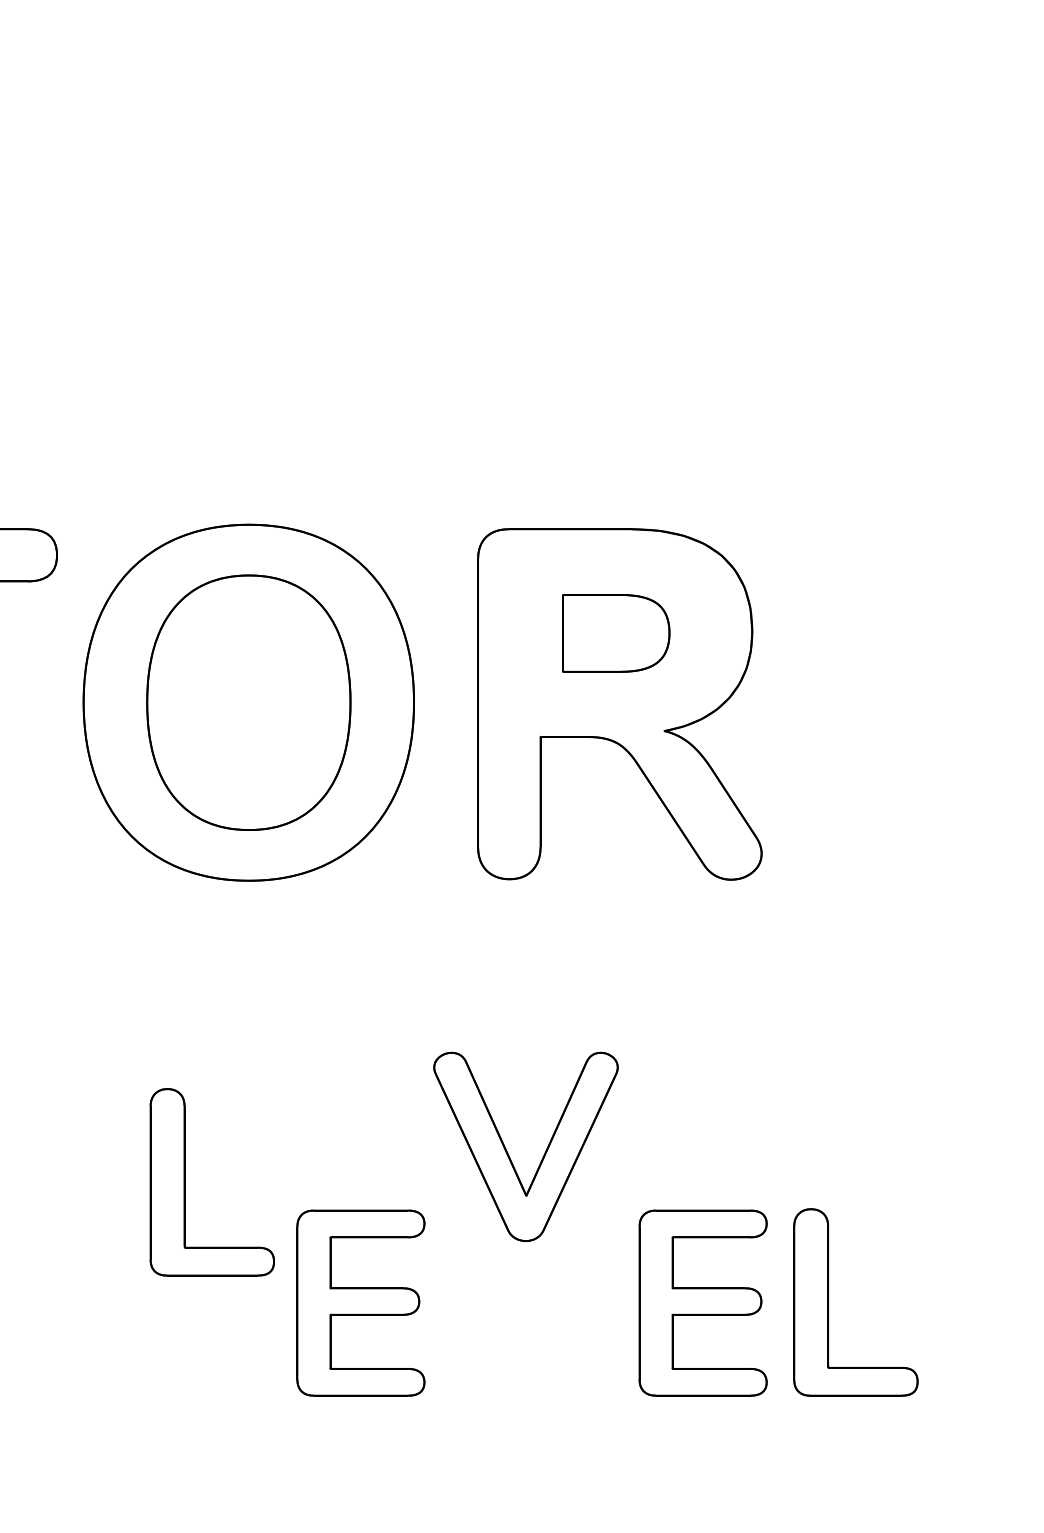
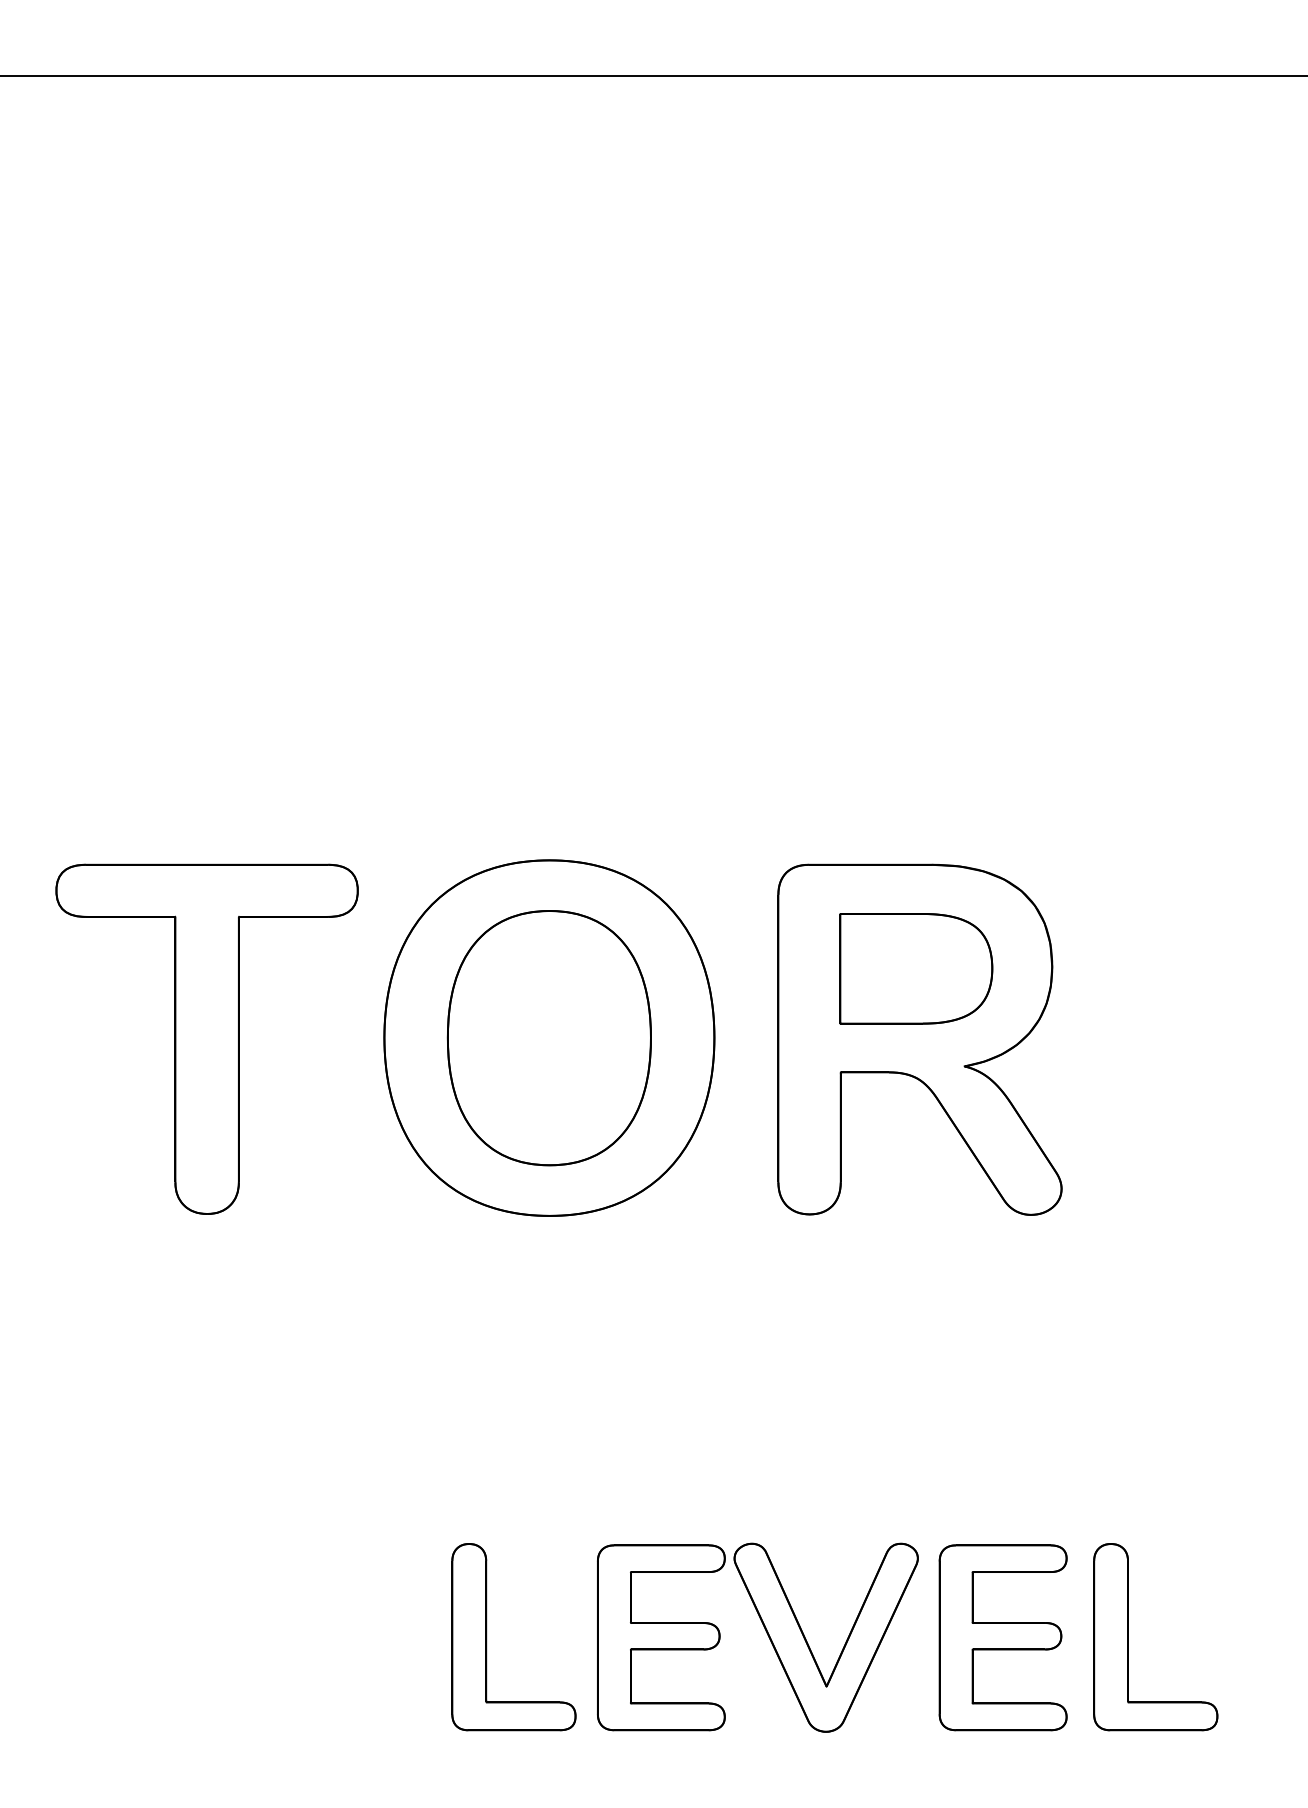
part: (616, 633) -> (916, 968), size x1.43
part: (509, 1154) -> (809, 1645), moved
part: (185, 1182) -> (487, 1637), moved

